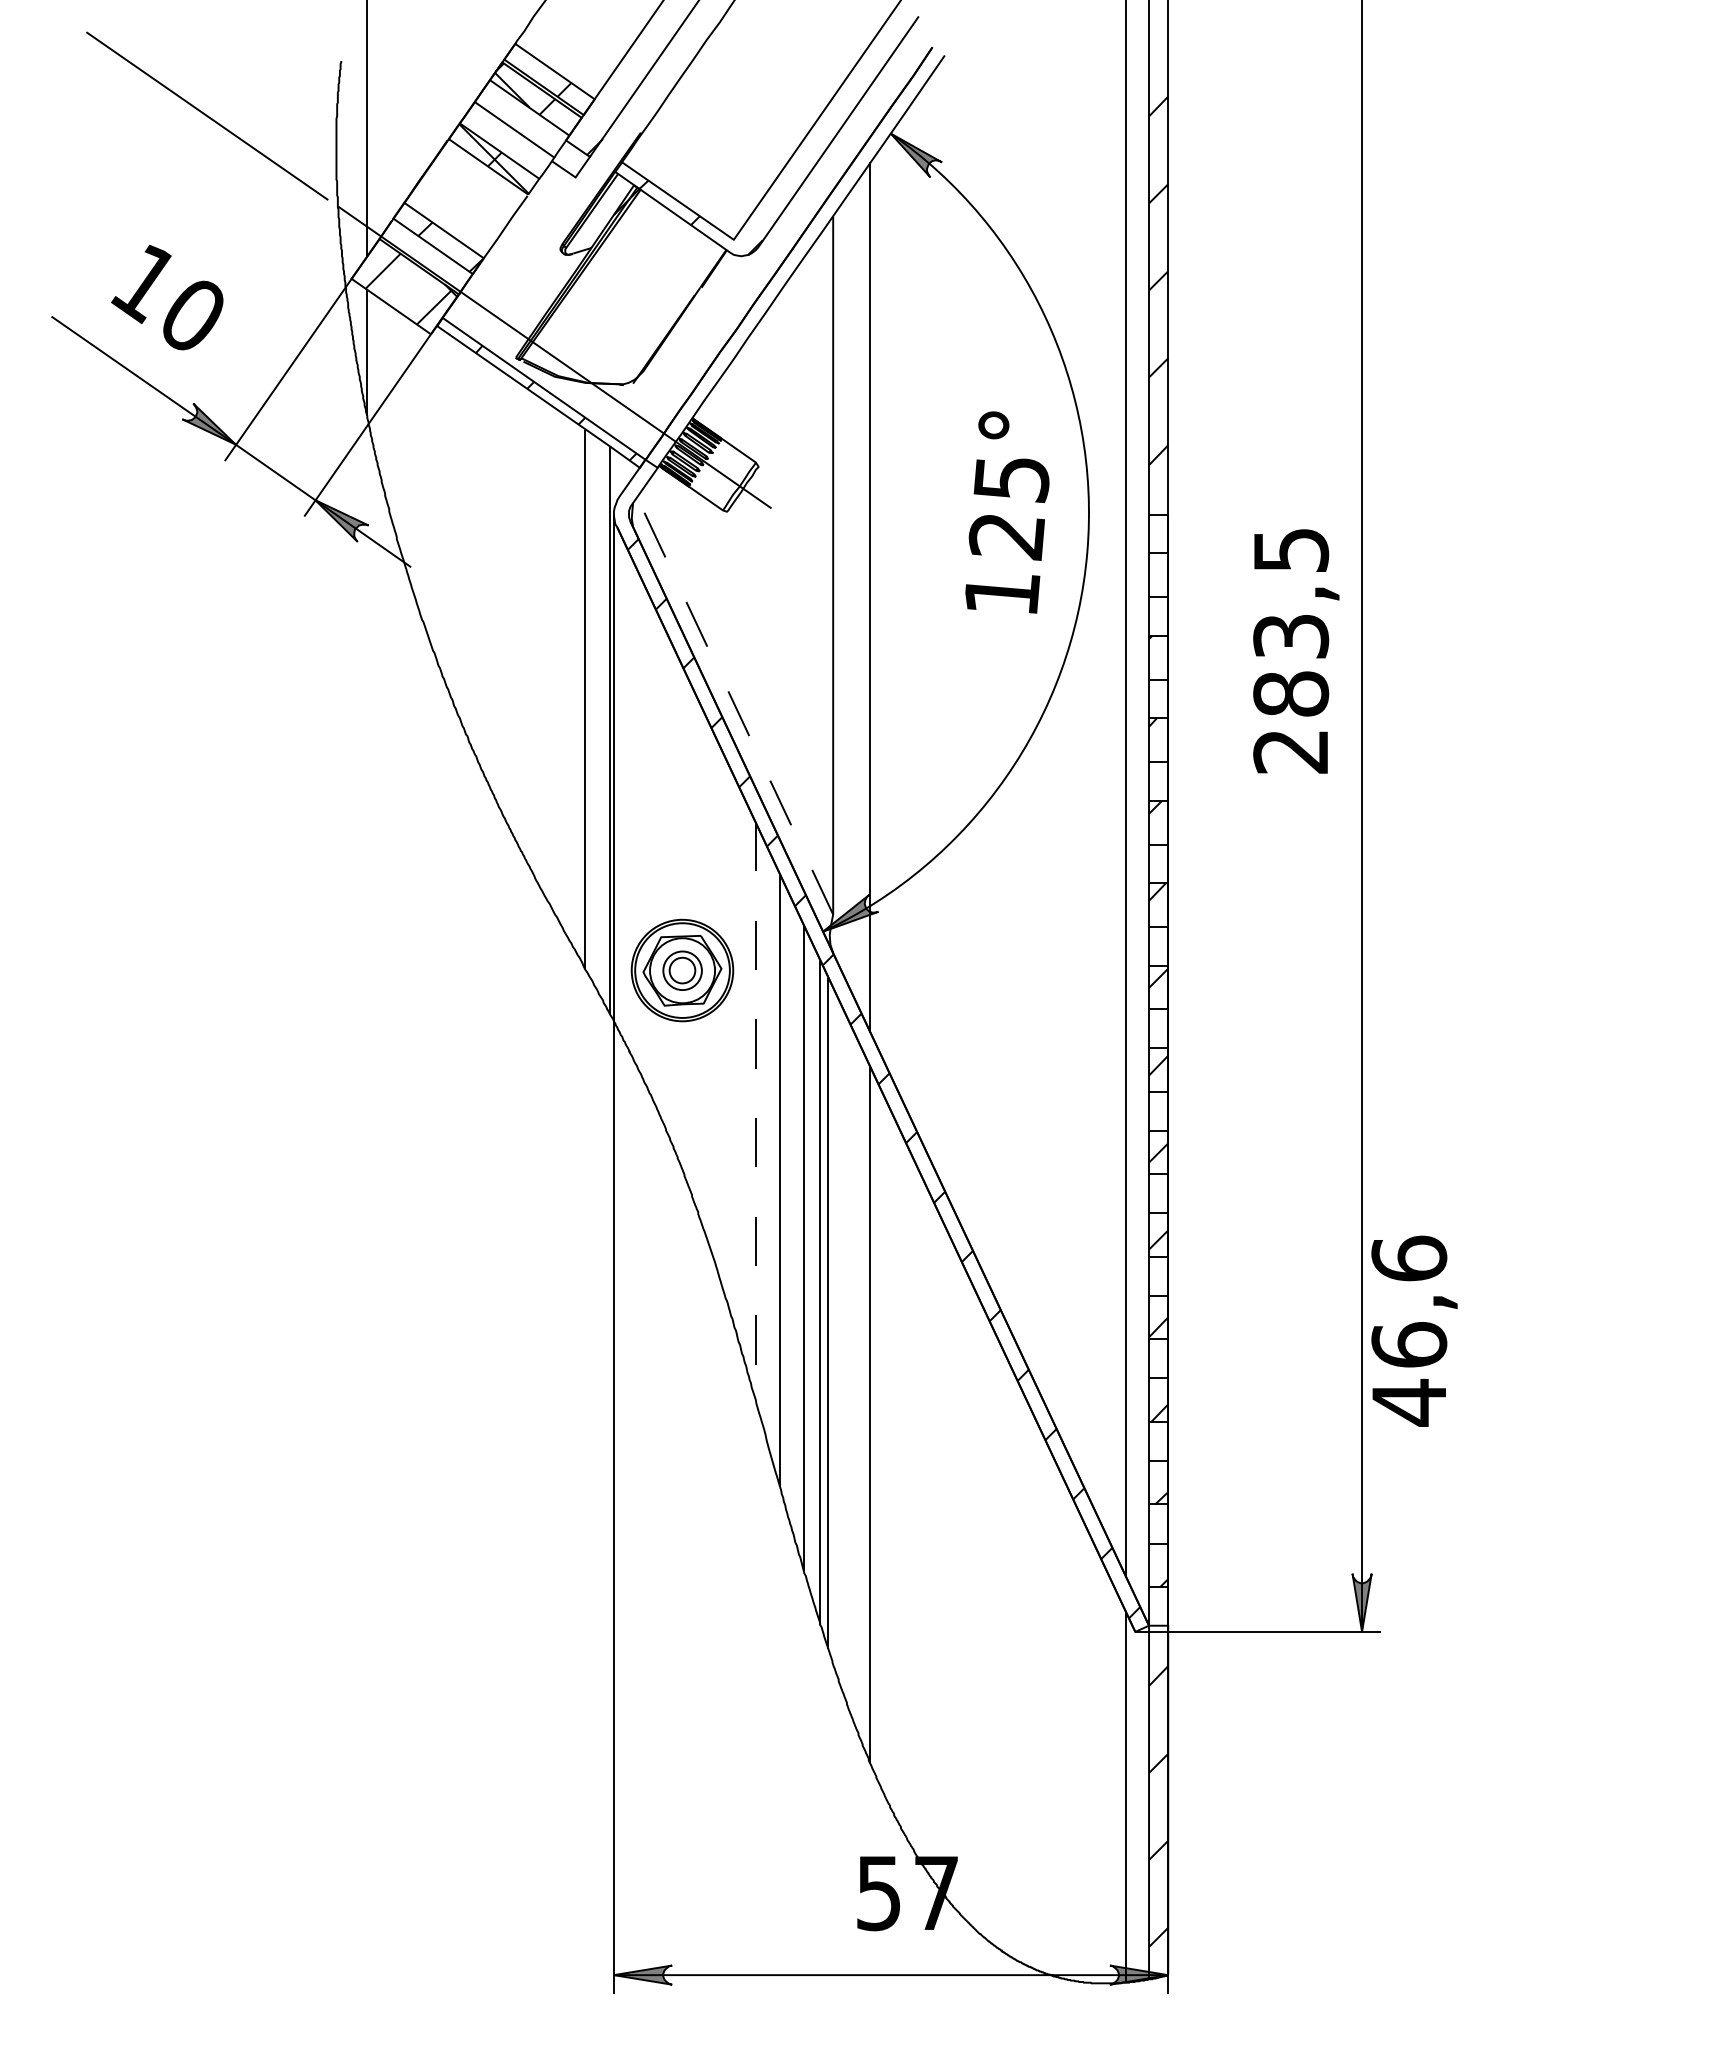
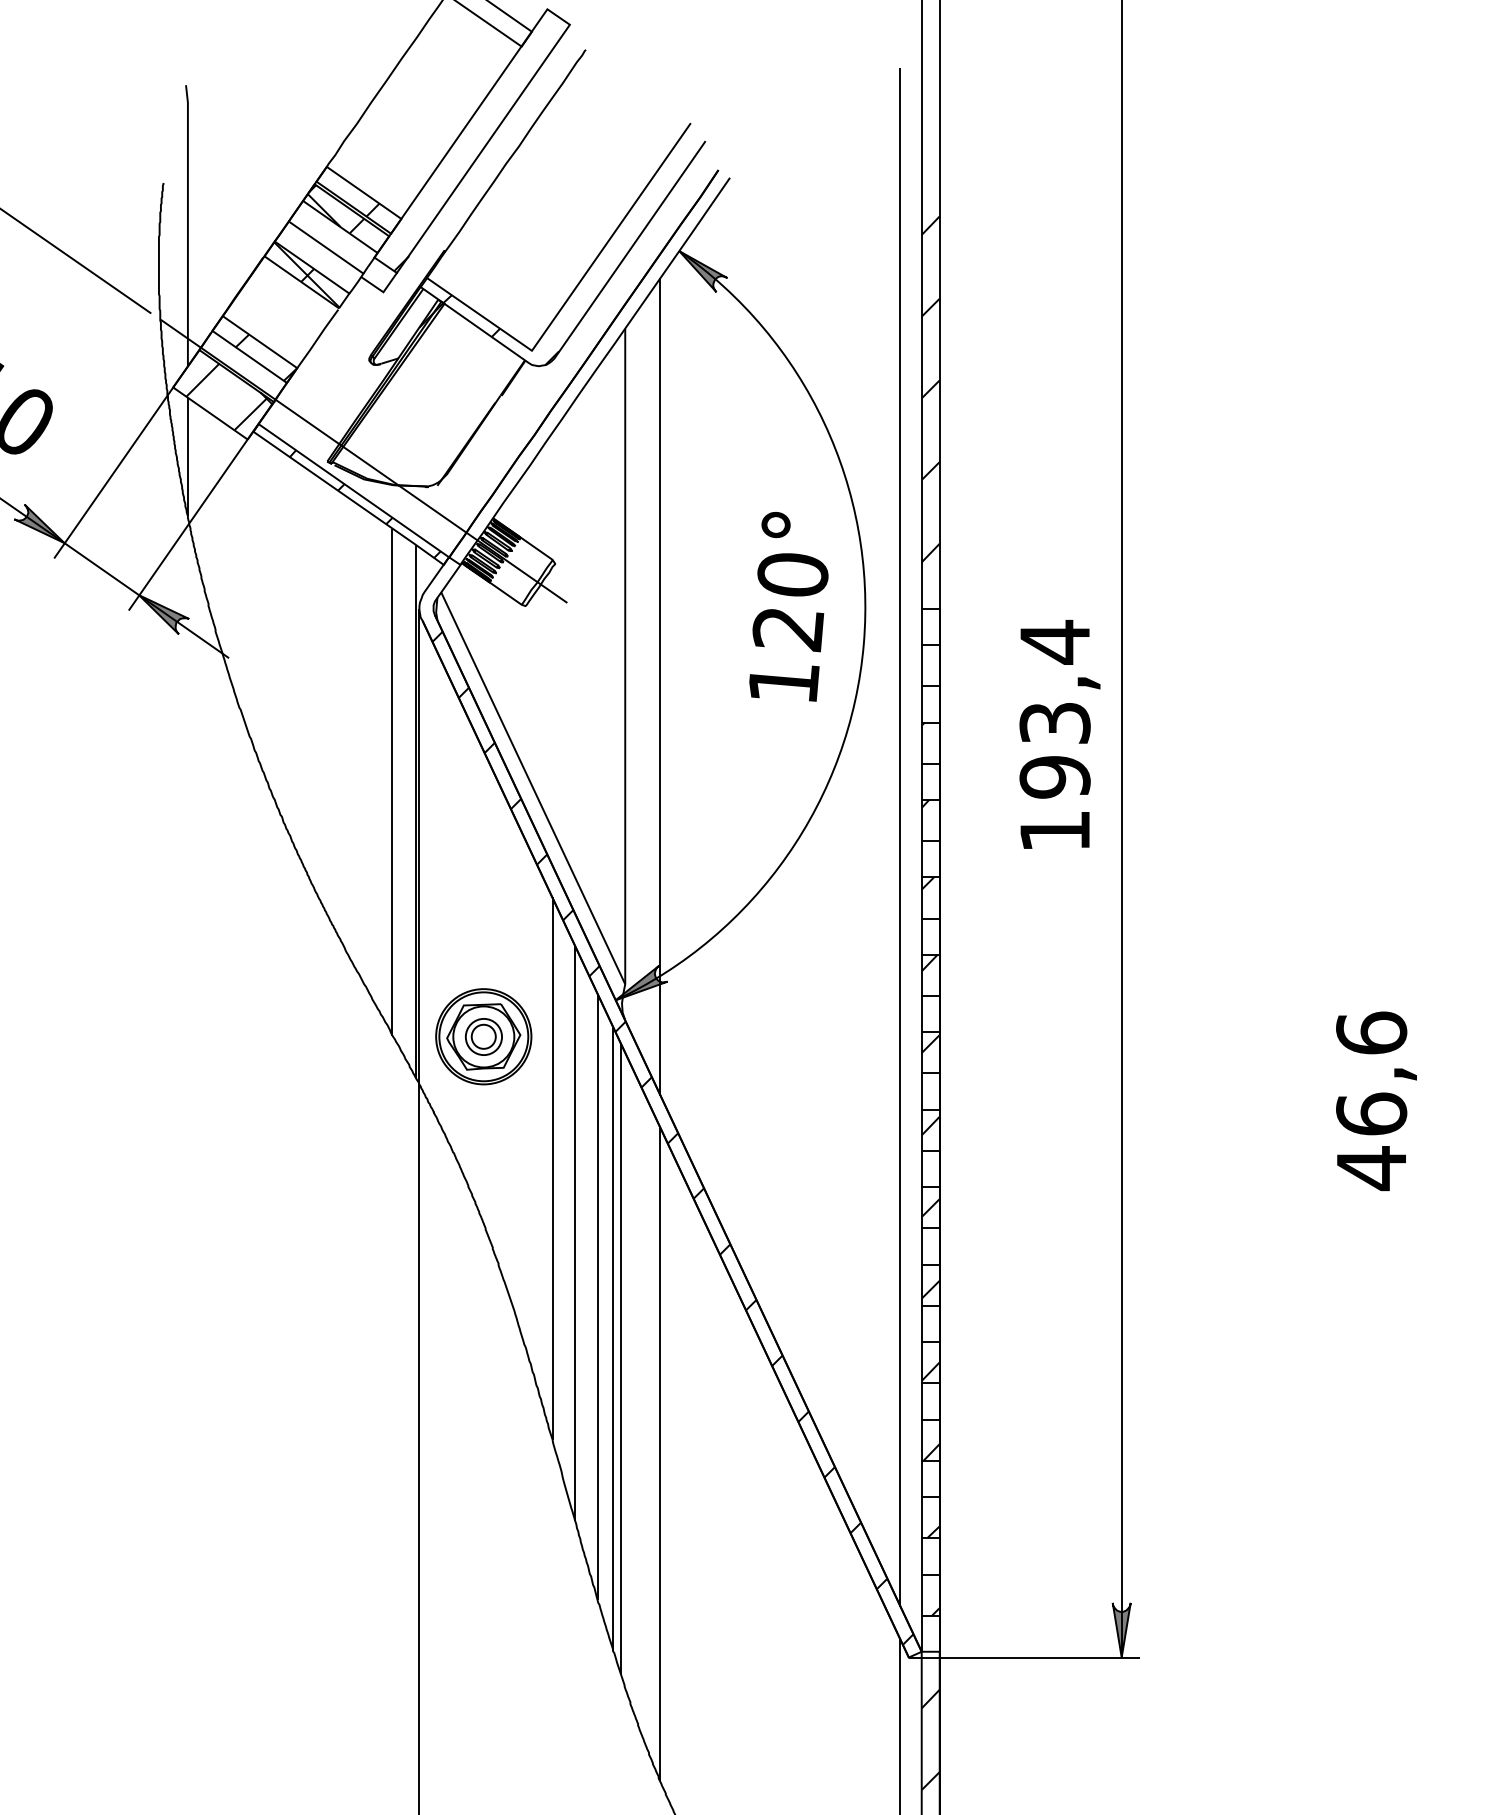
text: (1011, 479) -> (792, 575), 125° -> 120°
text: (1291, 649) -> (1055, 735), 283,5 -> 193,4
line: (735, 705) -> (533, 787), dashed -> solid
line: (755, 1110) -> (552, 1168), dashed -> solid
text: (1414, 1330) -> (1376, 1100), moved

